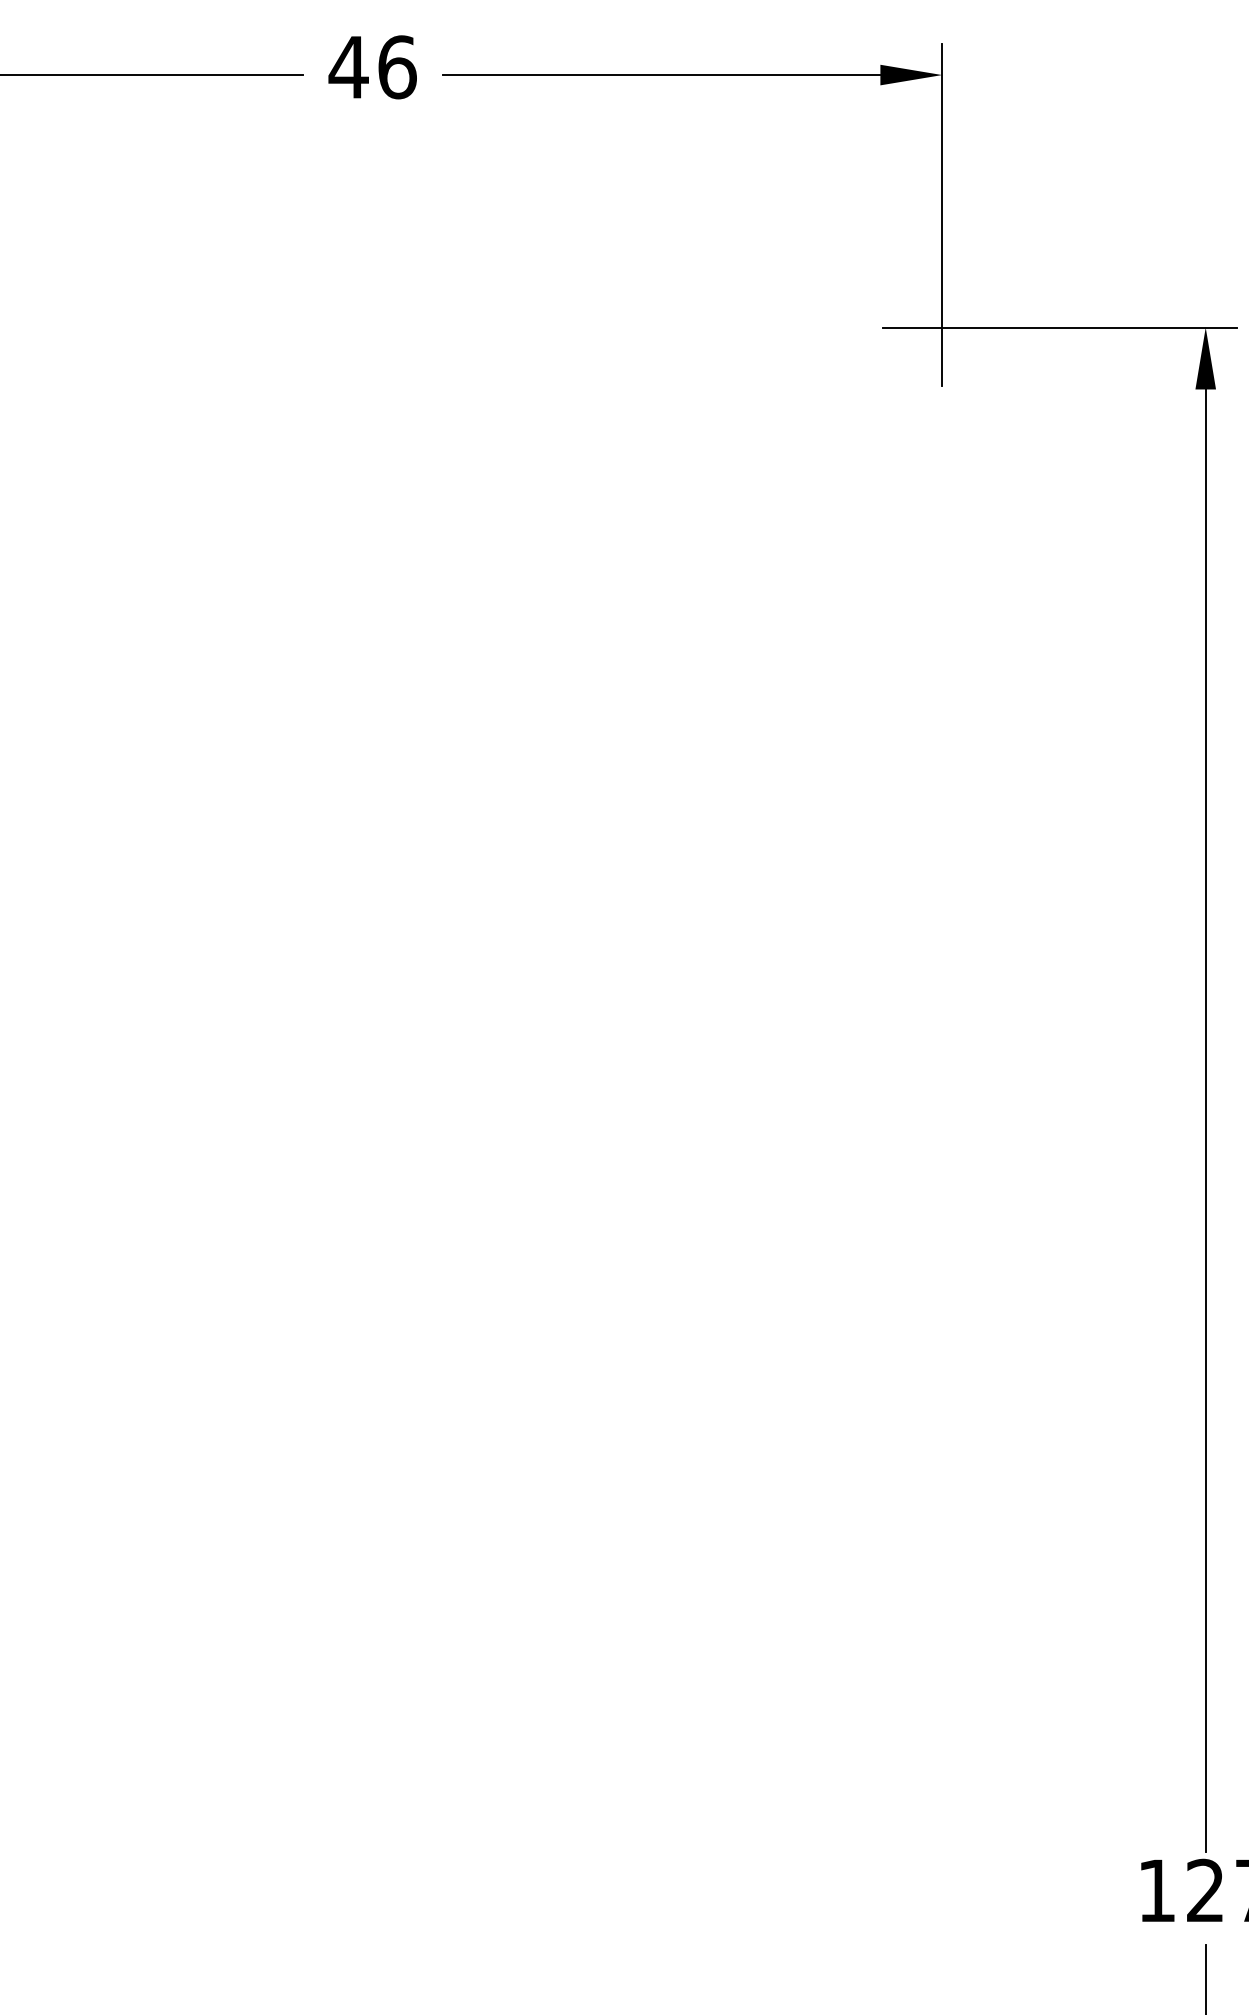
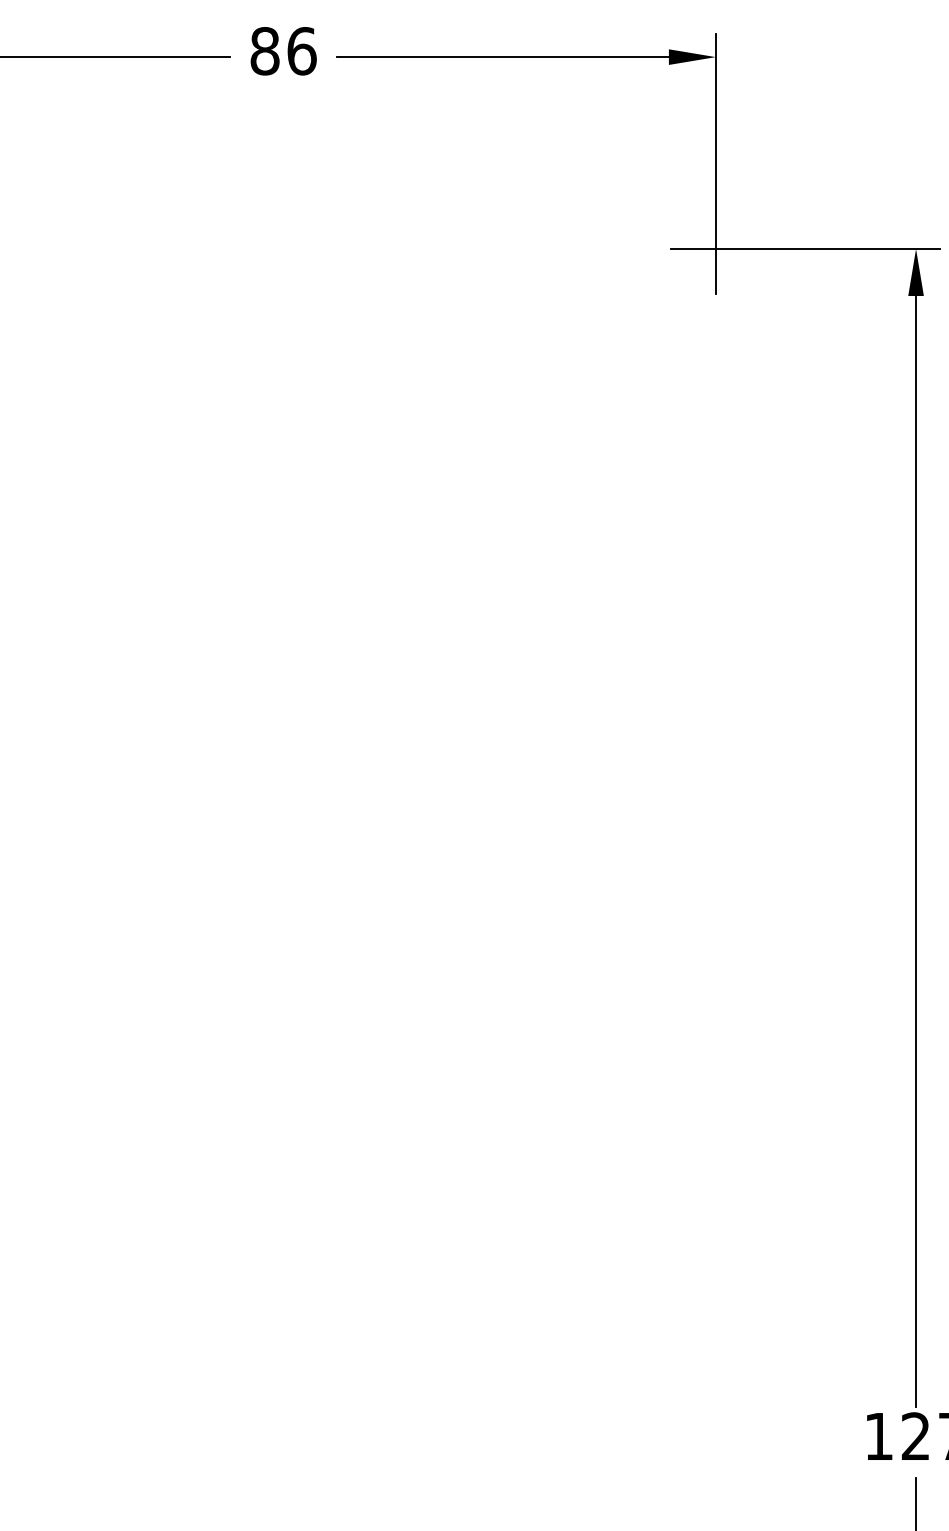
text: (348, 67) -> (264, 51), 46 -> 86

